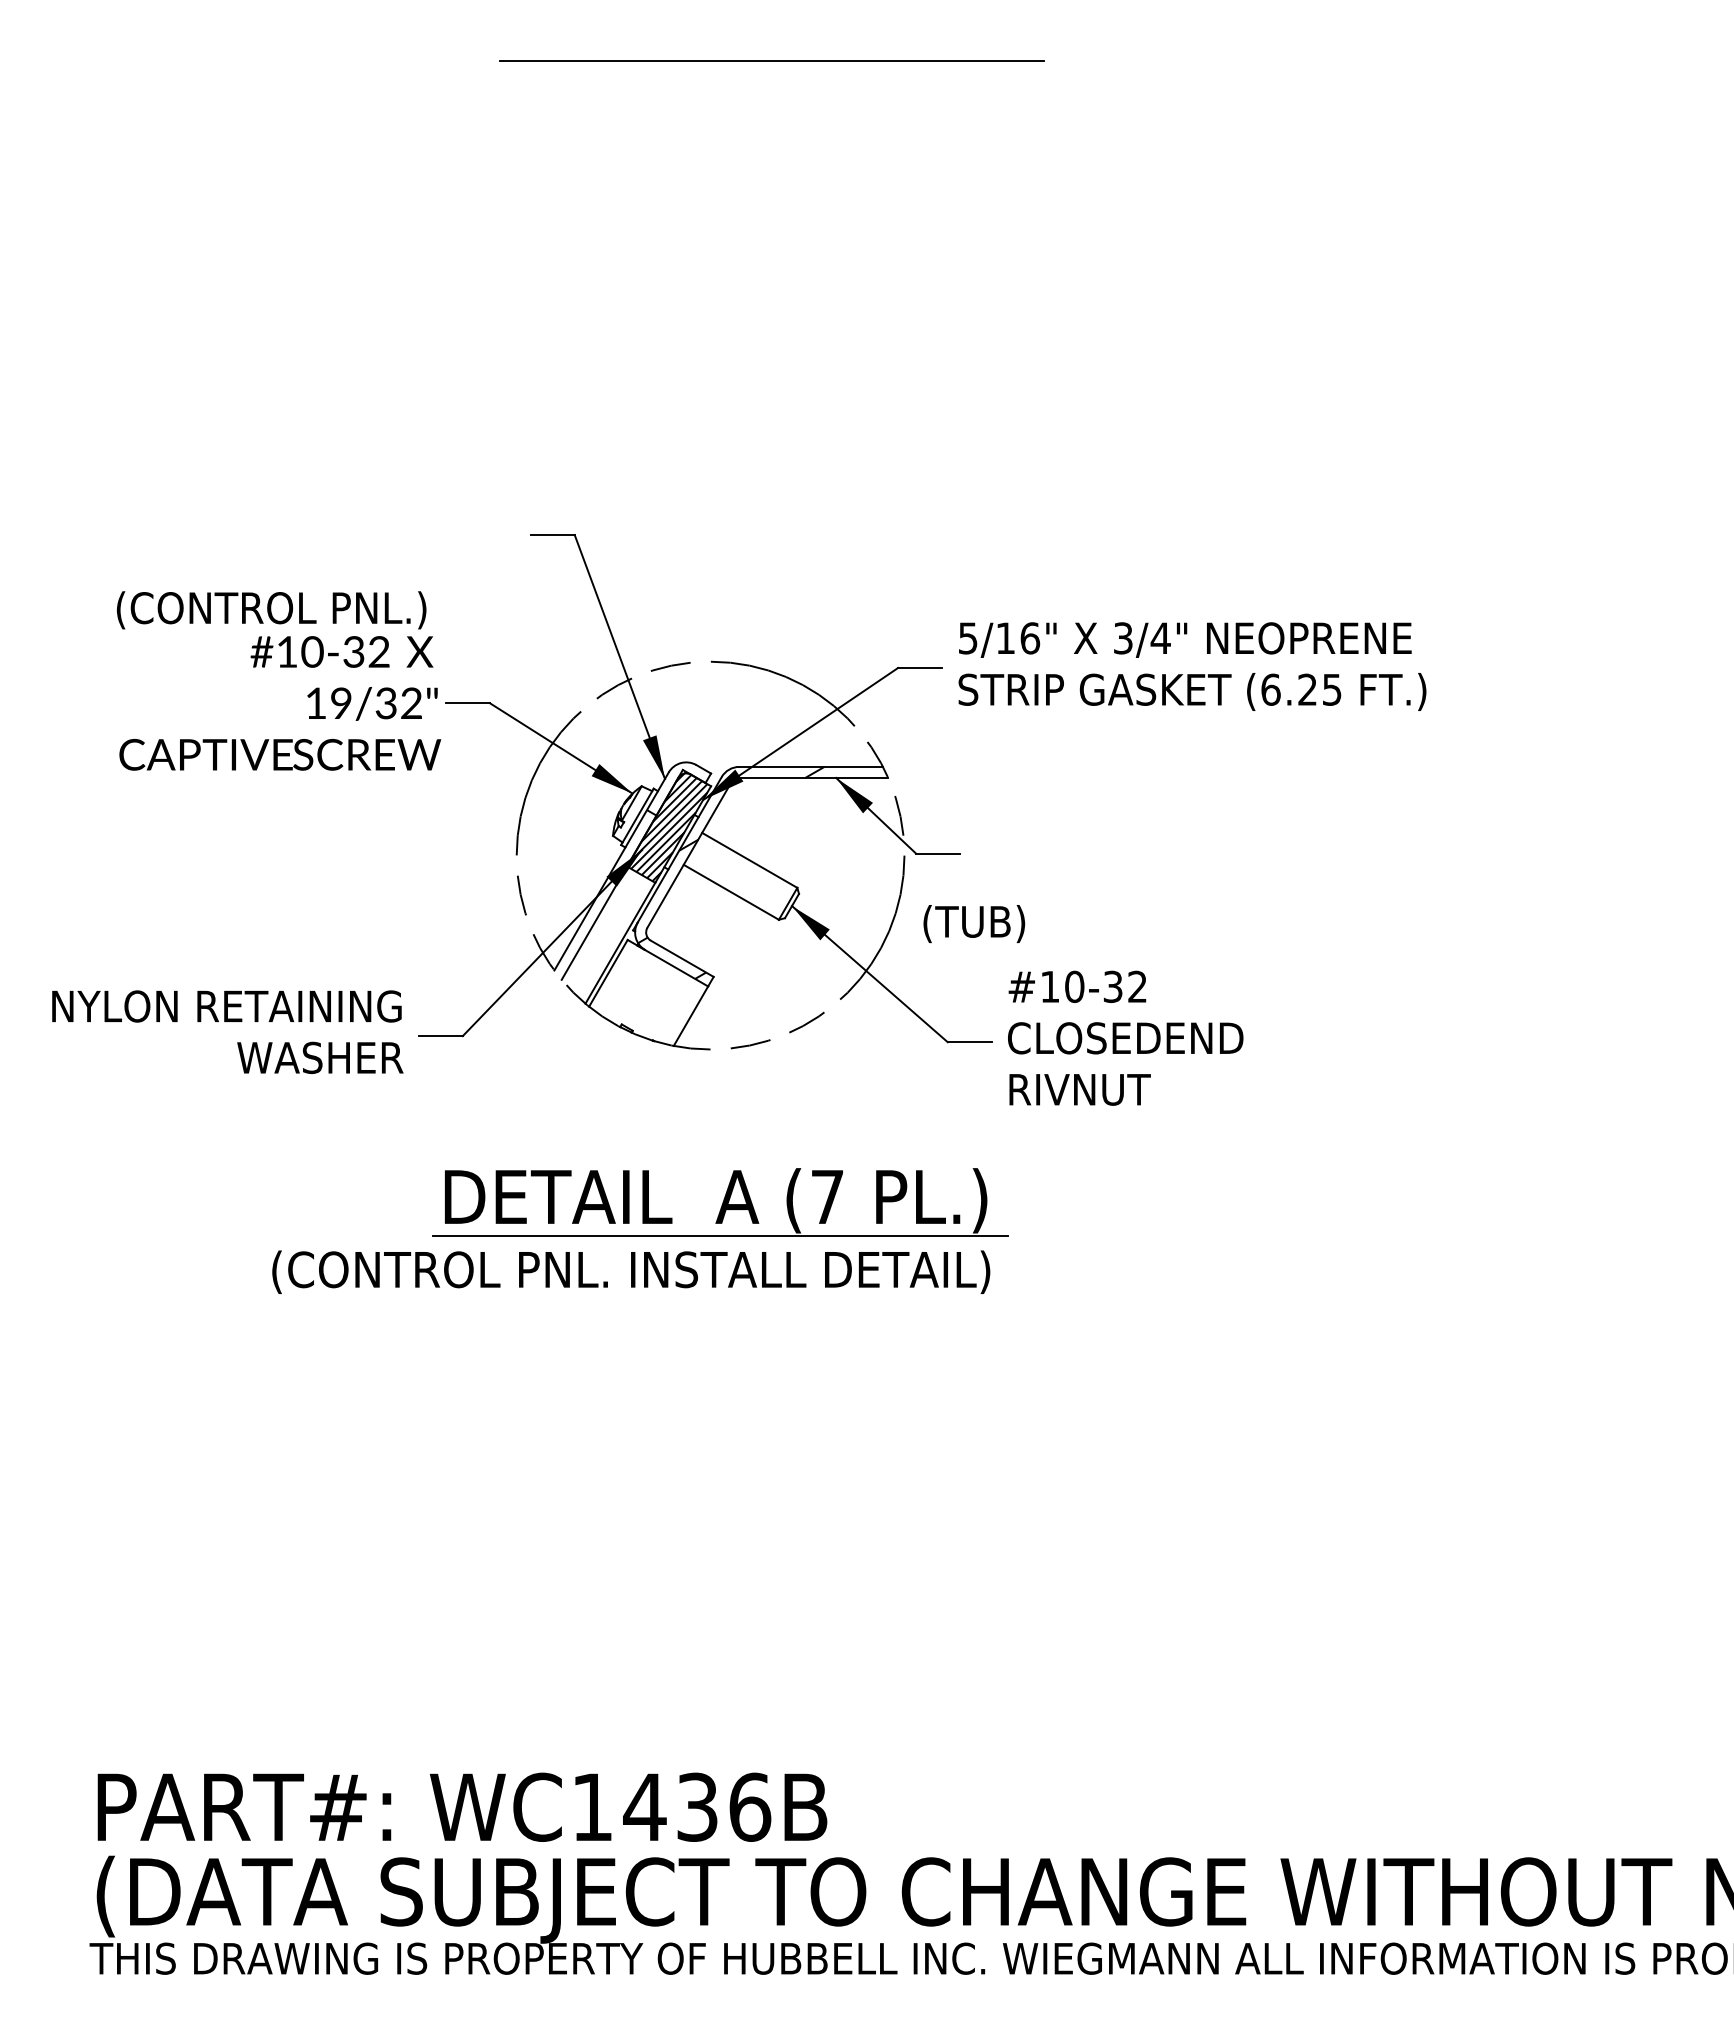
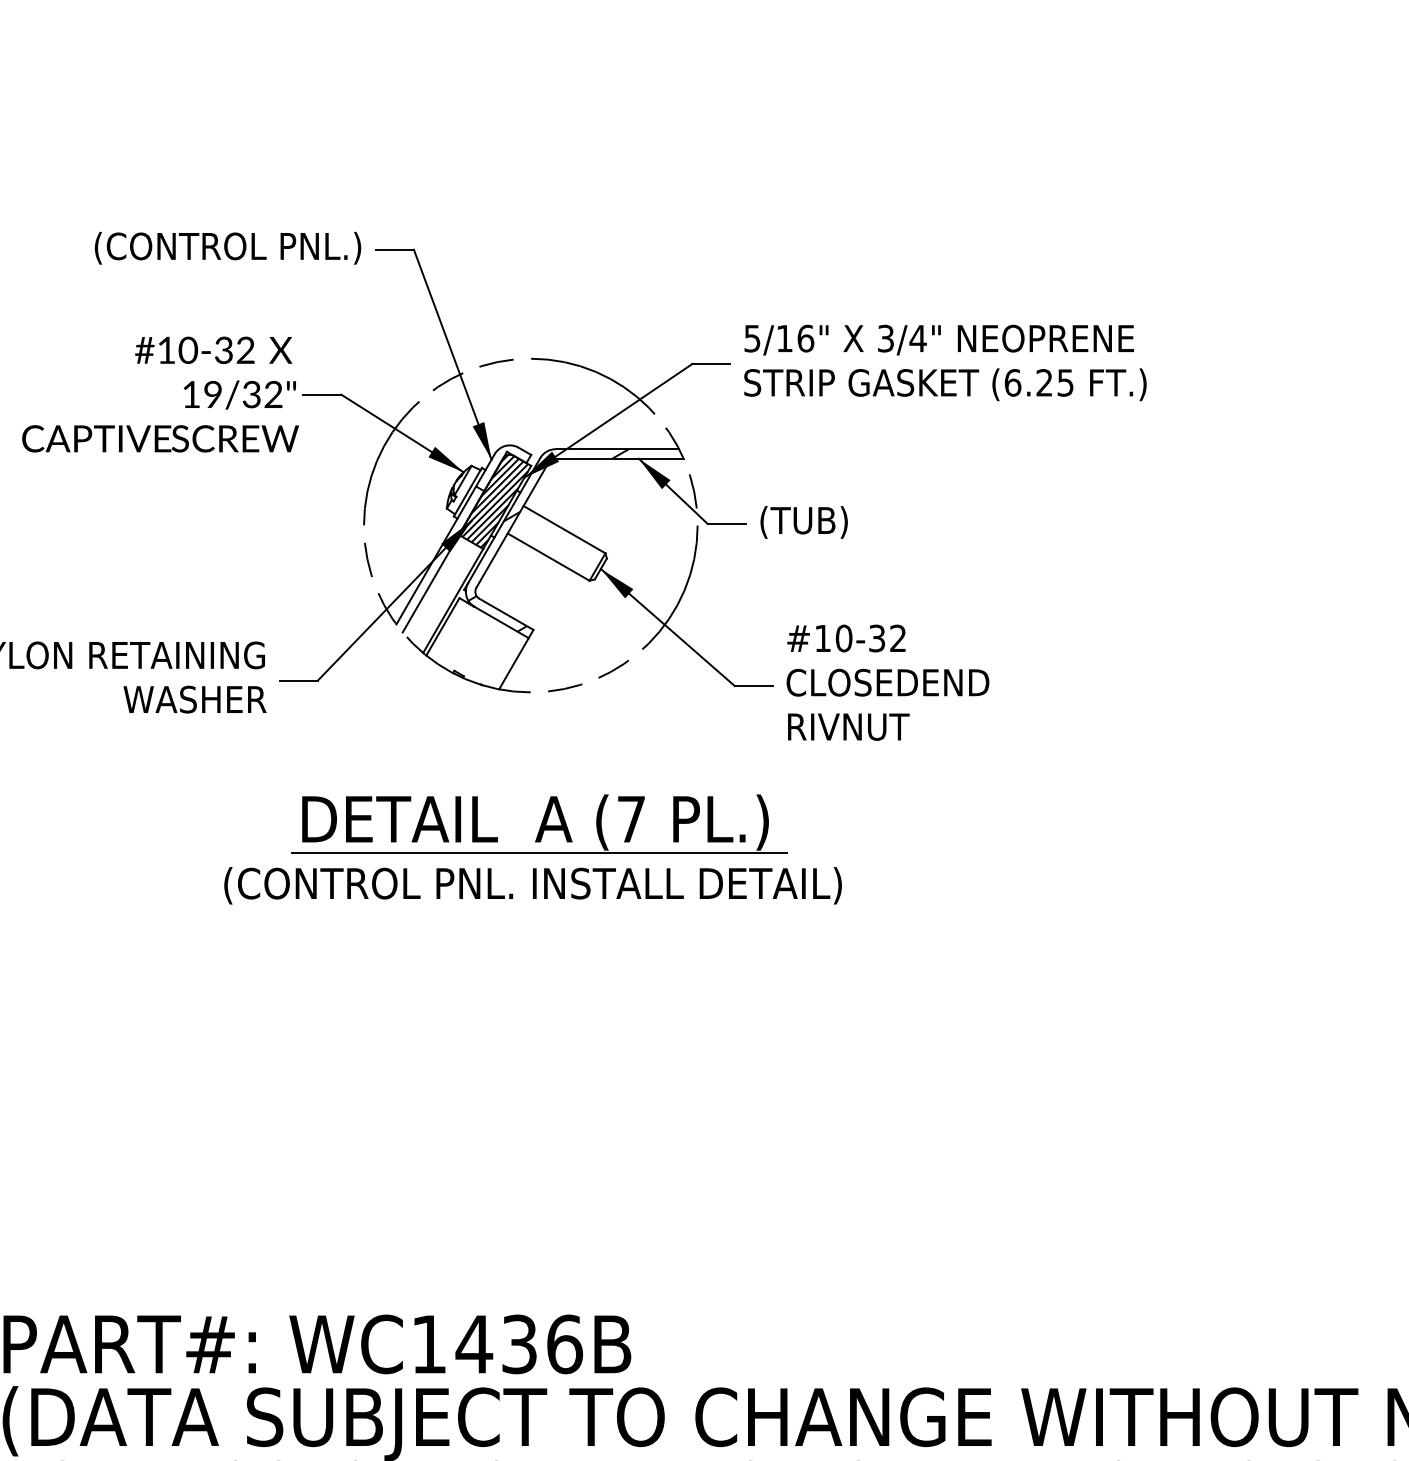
text: (271, 610) -> (227, 248), moved
text: (974, 923) -> (804, 522), moved
text: (631, 1271) -> (533, 885), moved

